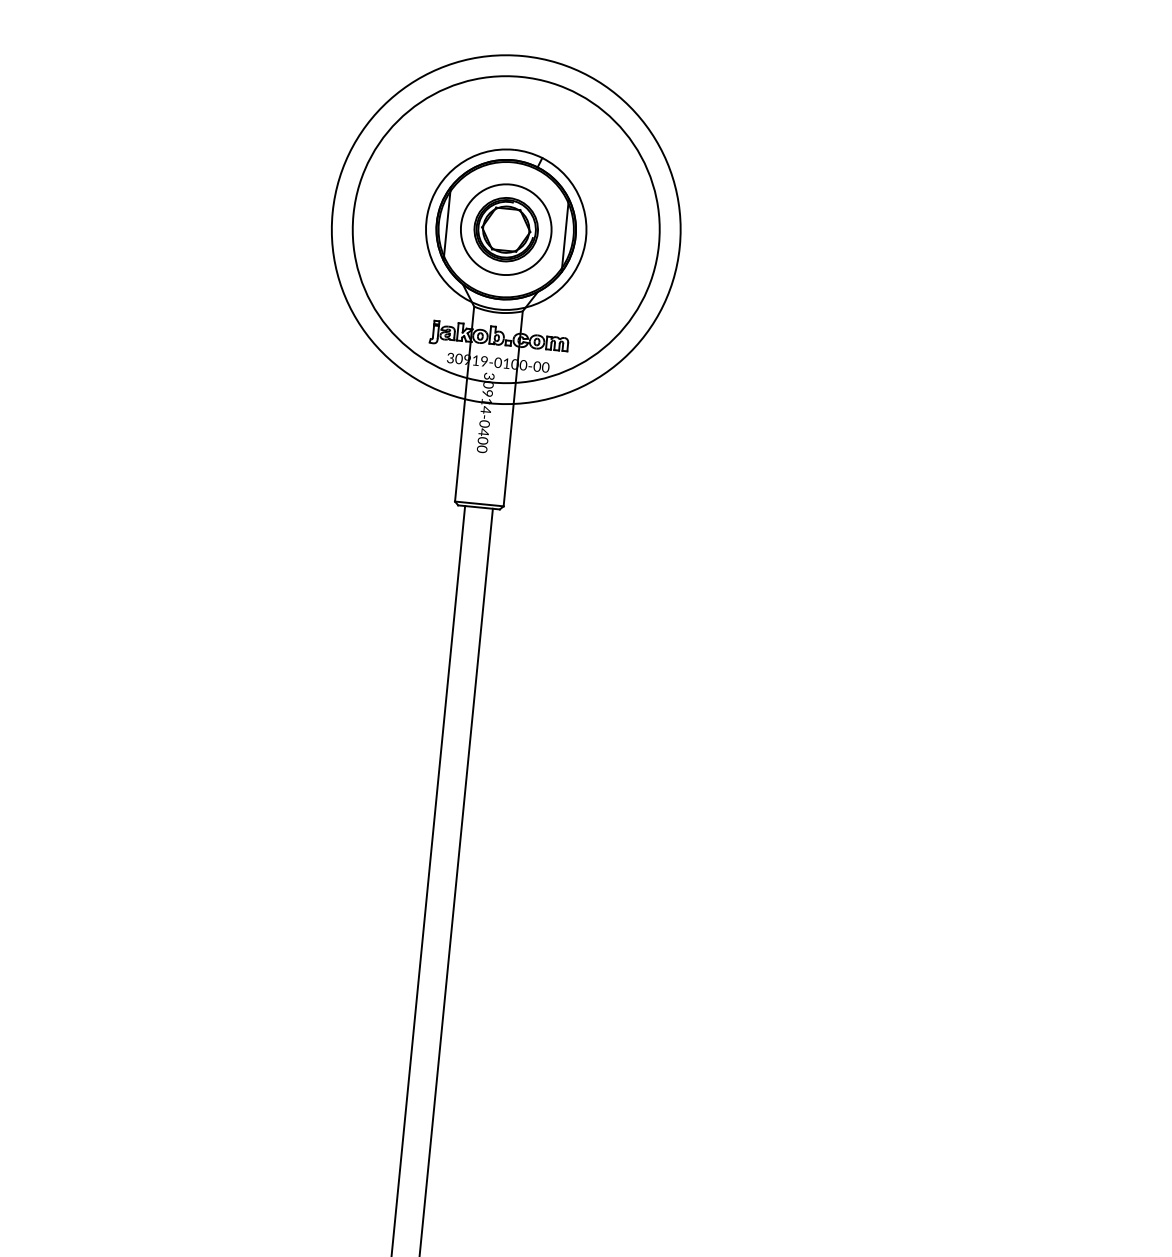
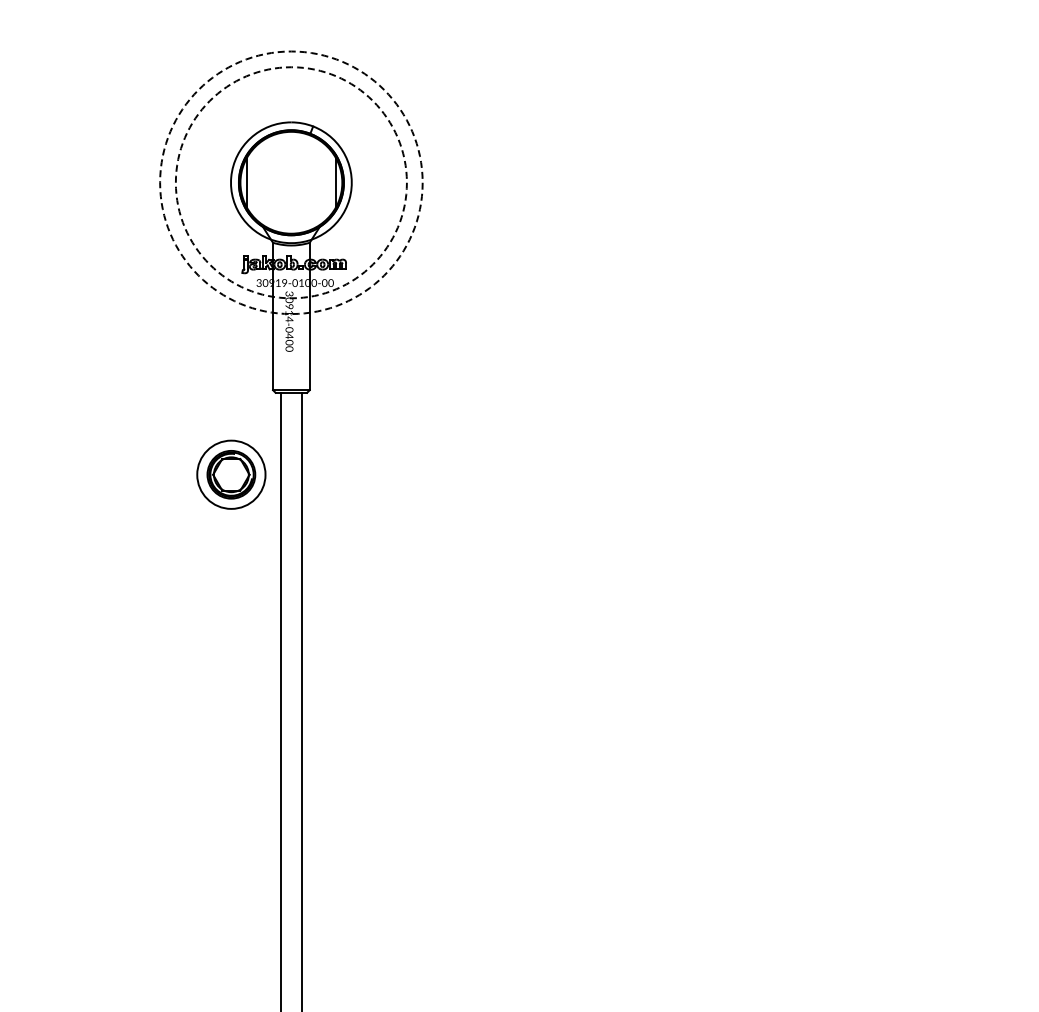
circle: (505, 229) -> (290, 182), solid -> dashed
circle: (506, 229) -> (291, 182), solid -> dashed
part: (506, 229) -> (231, 474), moved

